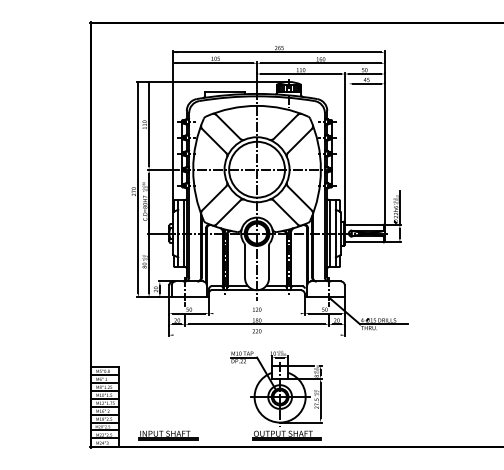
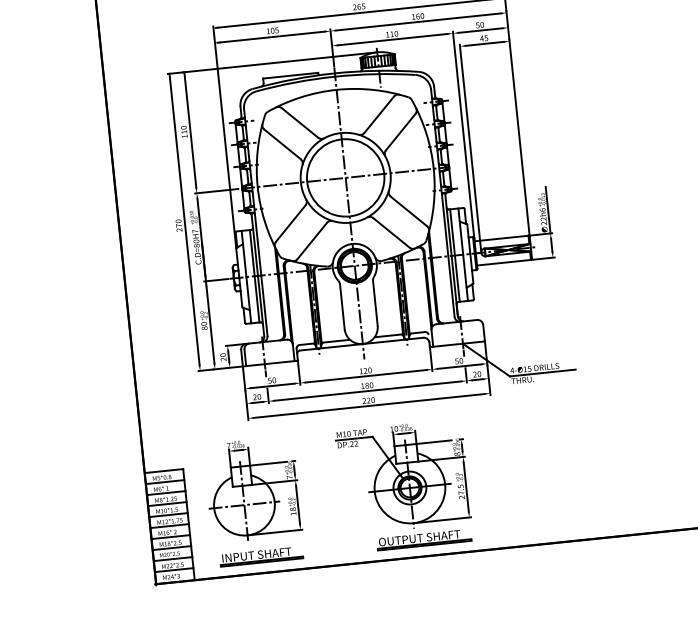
line: (348, 157) -> (470, 147), added
line: (256, 313) -> (365, 376), added
line: (256, 335) -> (368, 406), added
part: (167, 386) -> (253, 489), added

